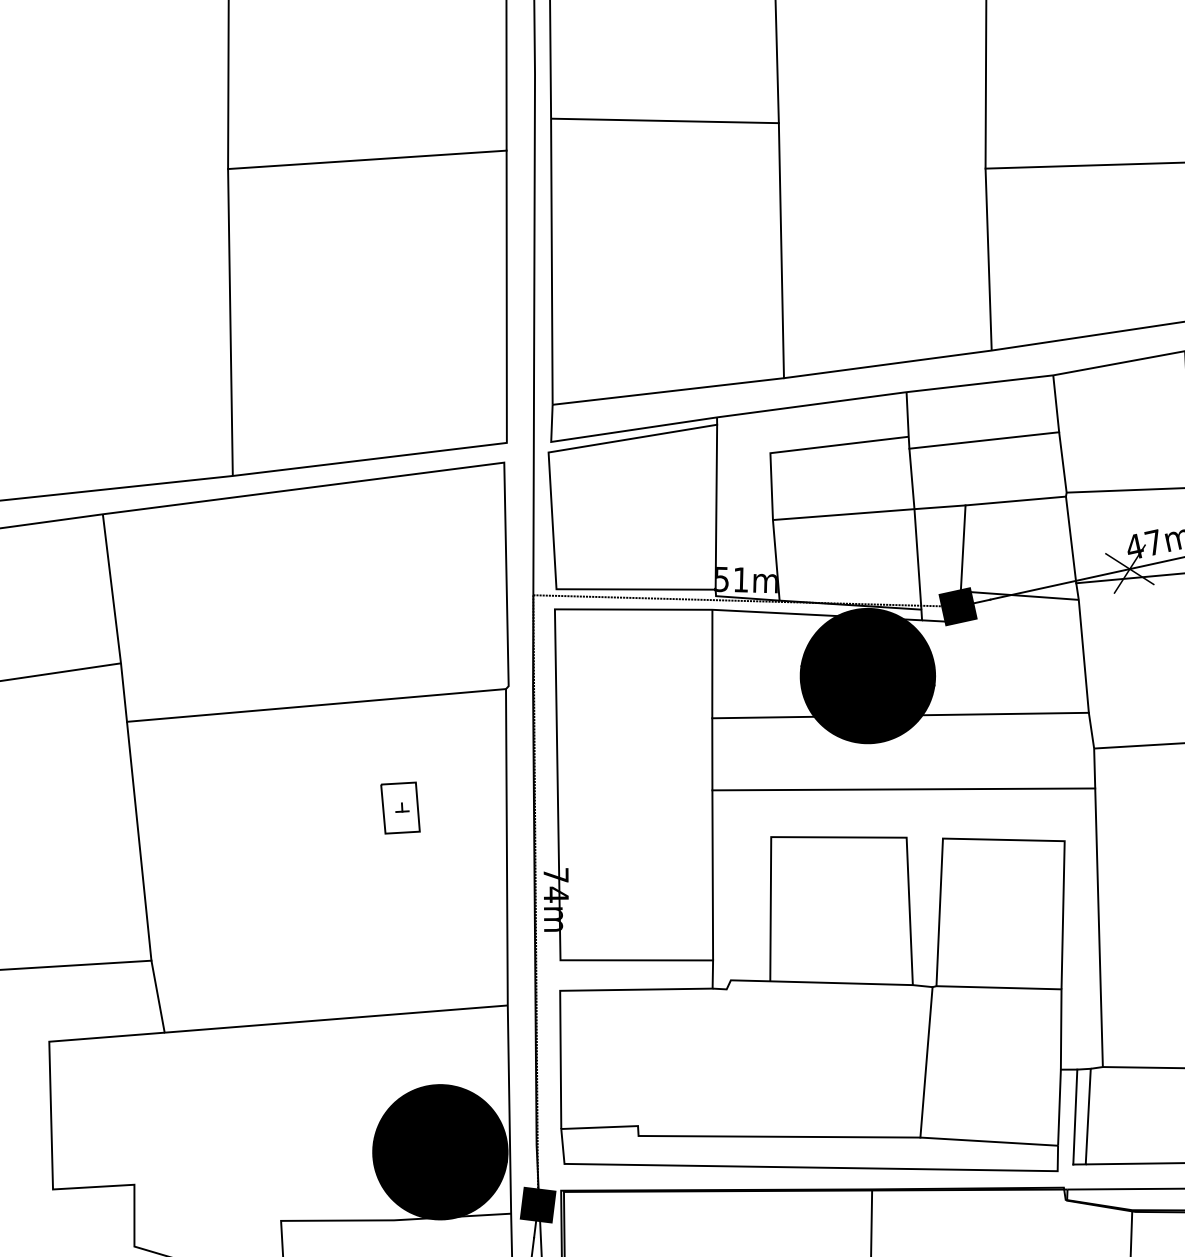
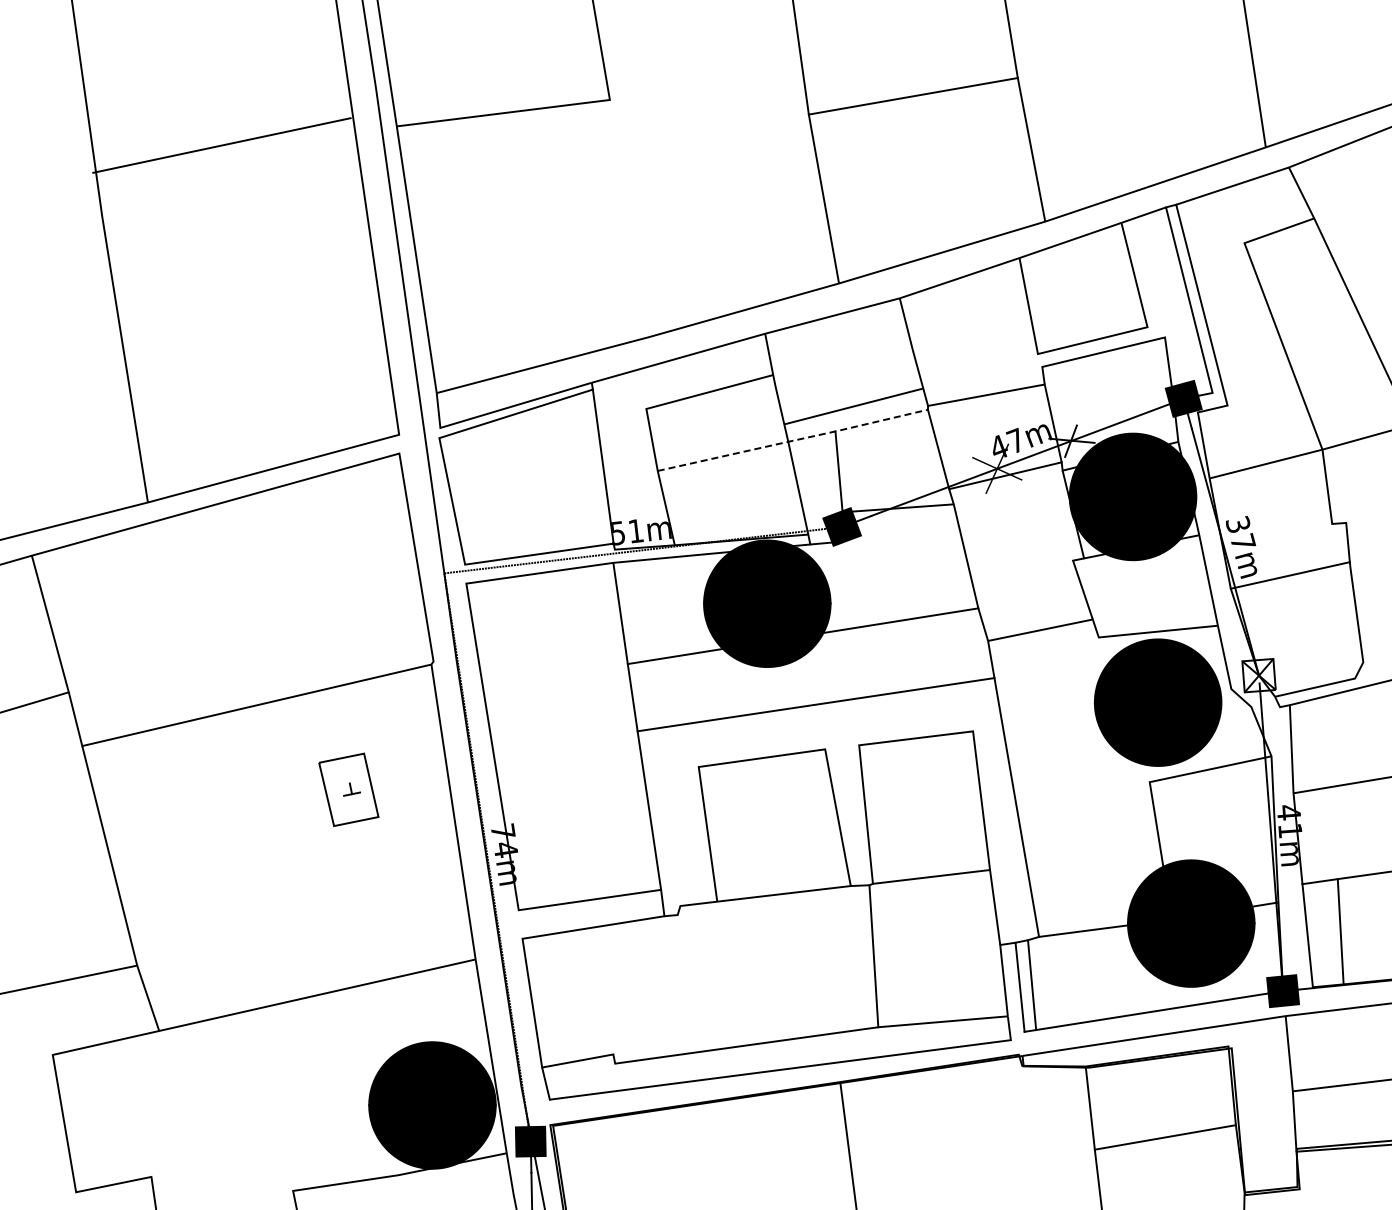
line: (366, 159) -> (221, 145), moved
line: (780, 250) -> (628, 218), removed
line: (983, 440) -> (853, 406), moved
line: (921, 508) -> (794, 440), solid -> dashed
part: (401, 807) -> (349, 789), size x1.4

